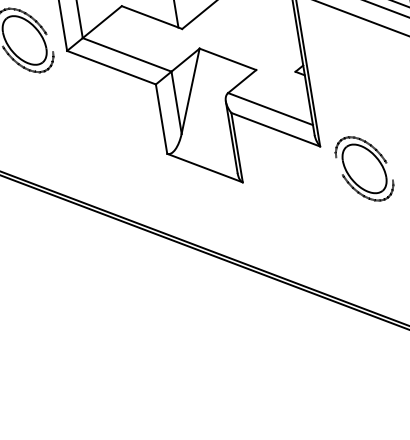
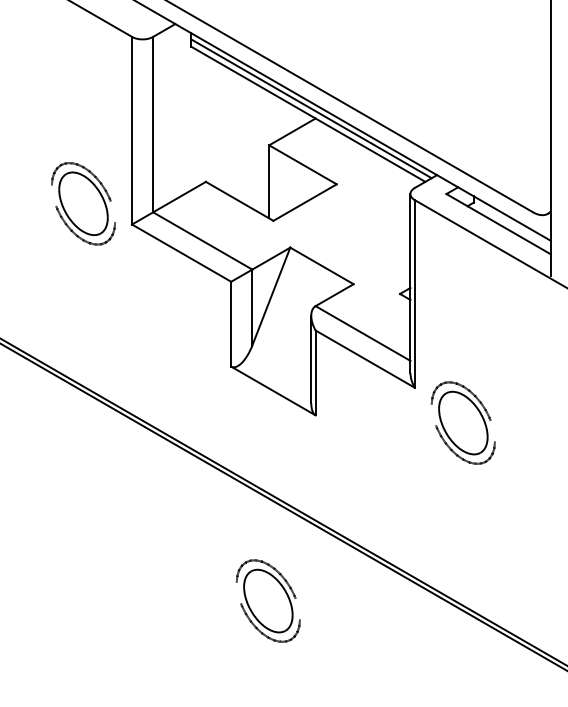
part: (228, 340) -> (267, 600), added

